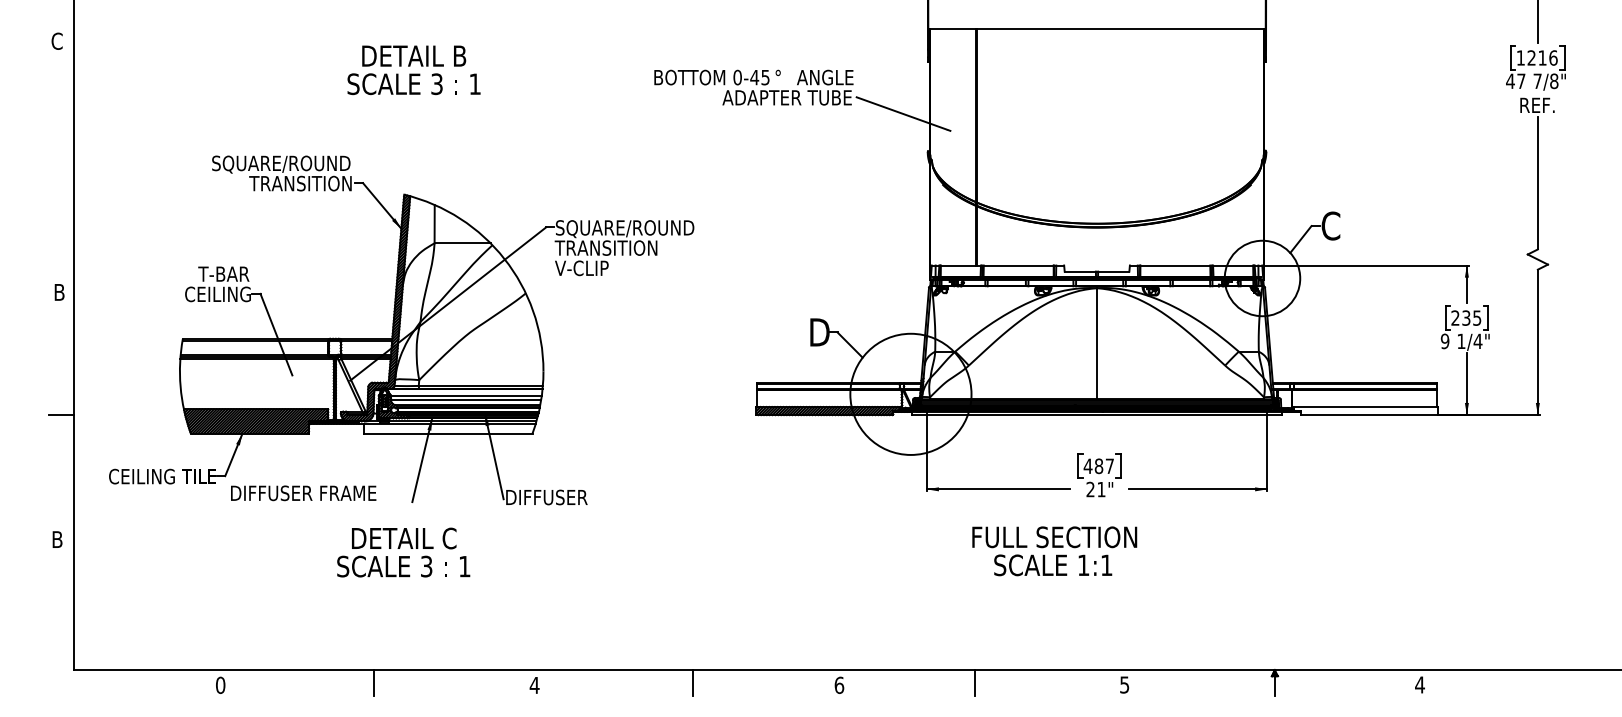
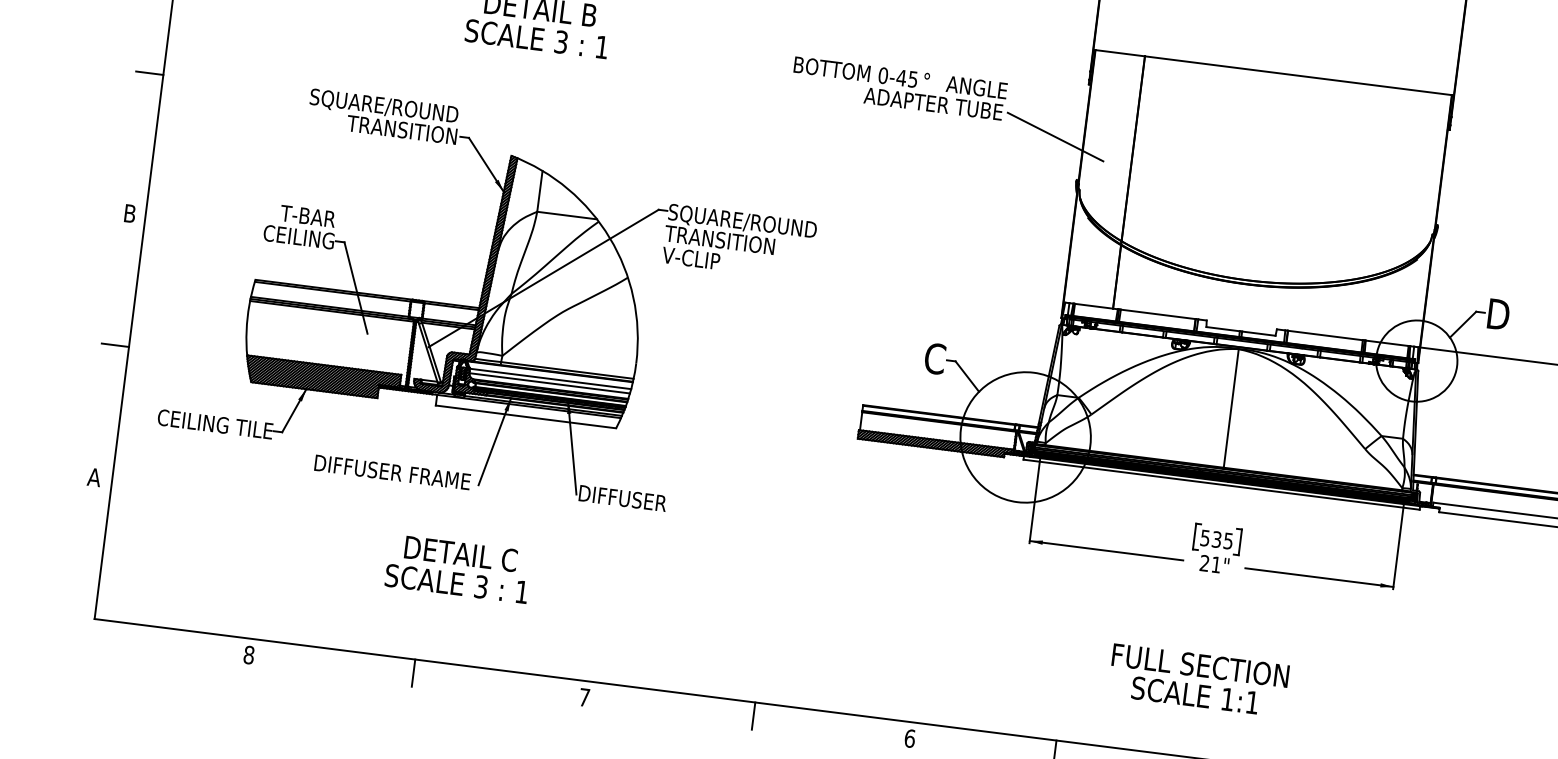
line: (61, 160) -> (149, 73), added
text: (1331, 225) -> (1497, 313), C -> D
text: (819, 332) -> (936, 359), D -> C
text: (1098, 466) -> (1216, 539), 487 -> 535
text: (303, 493) -> (392, 472), moved
text: (57, 539) -> (94, 477), B -> A
text: (1054, 551) -> (1198, 680), moved
text: (403, 552) -> (458, 568), moved
text: (220, 685) -> (248, 655), 0 -> 8
text: (534, 685) -> (584, 697), 4 -> 7

